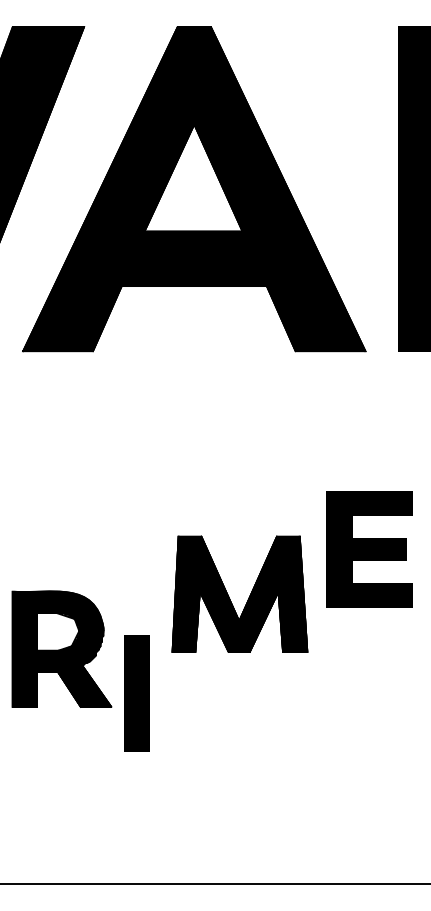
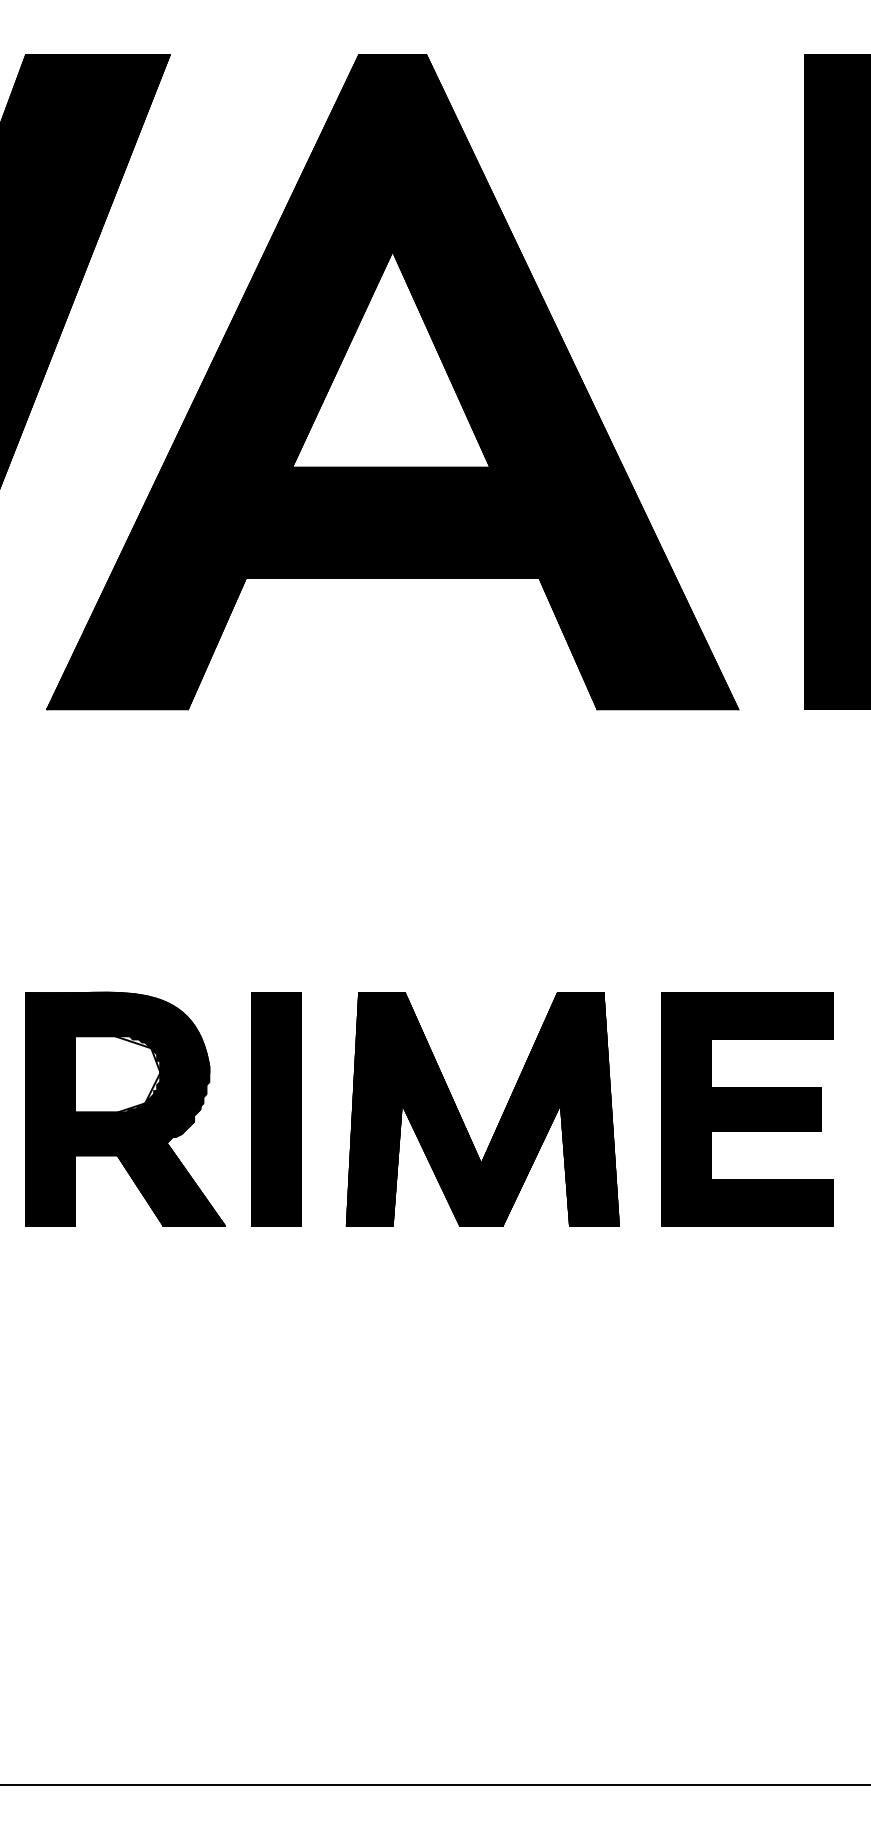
part: (248, 597) -> (500, 1115), moved
part: (61, 648) -> (124, 1107), moved
part: (136, 693) -> (275, 1109), moved

